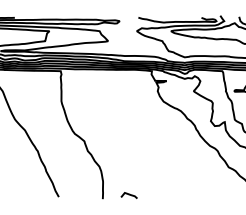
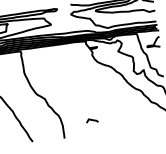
curve: (128, 195) -> (91, 120), moved

